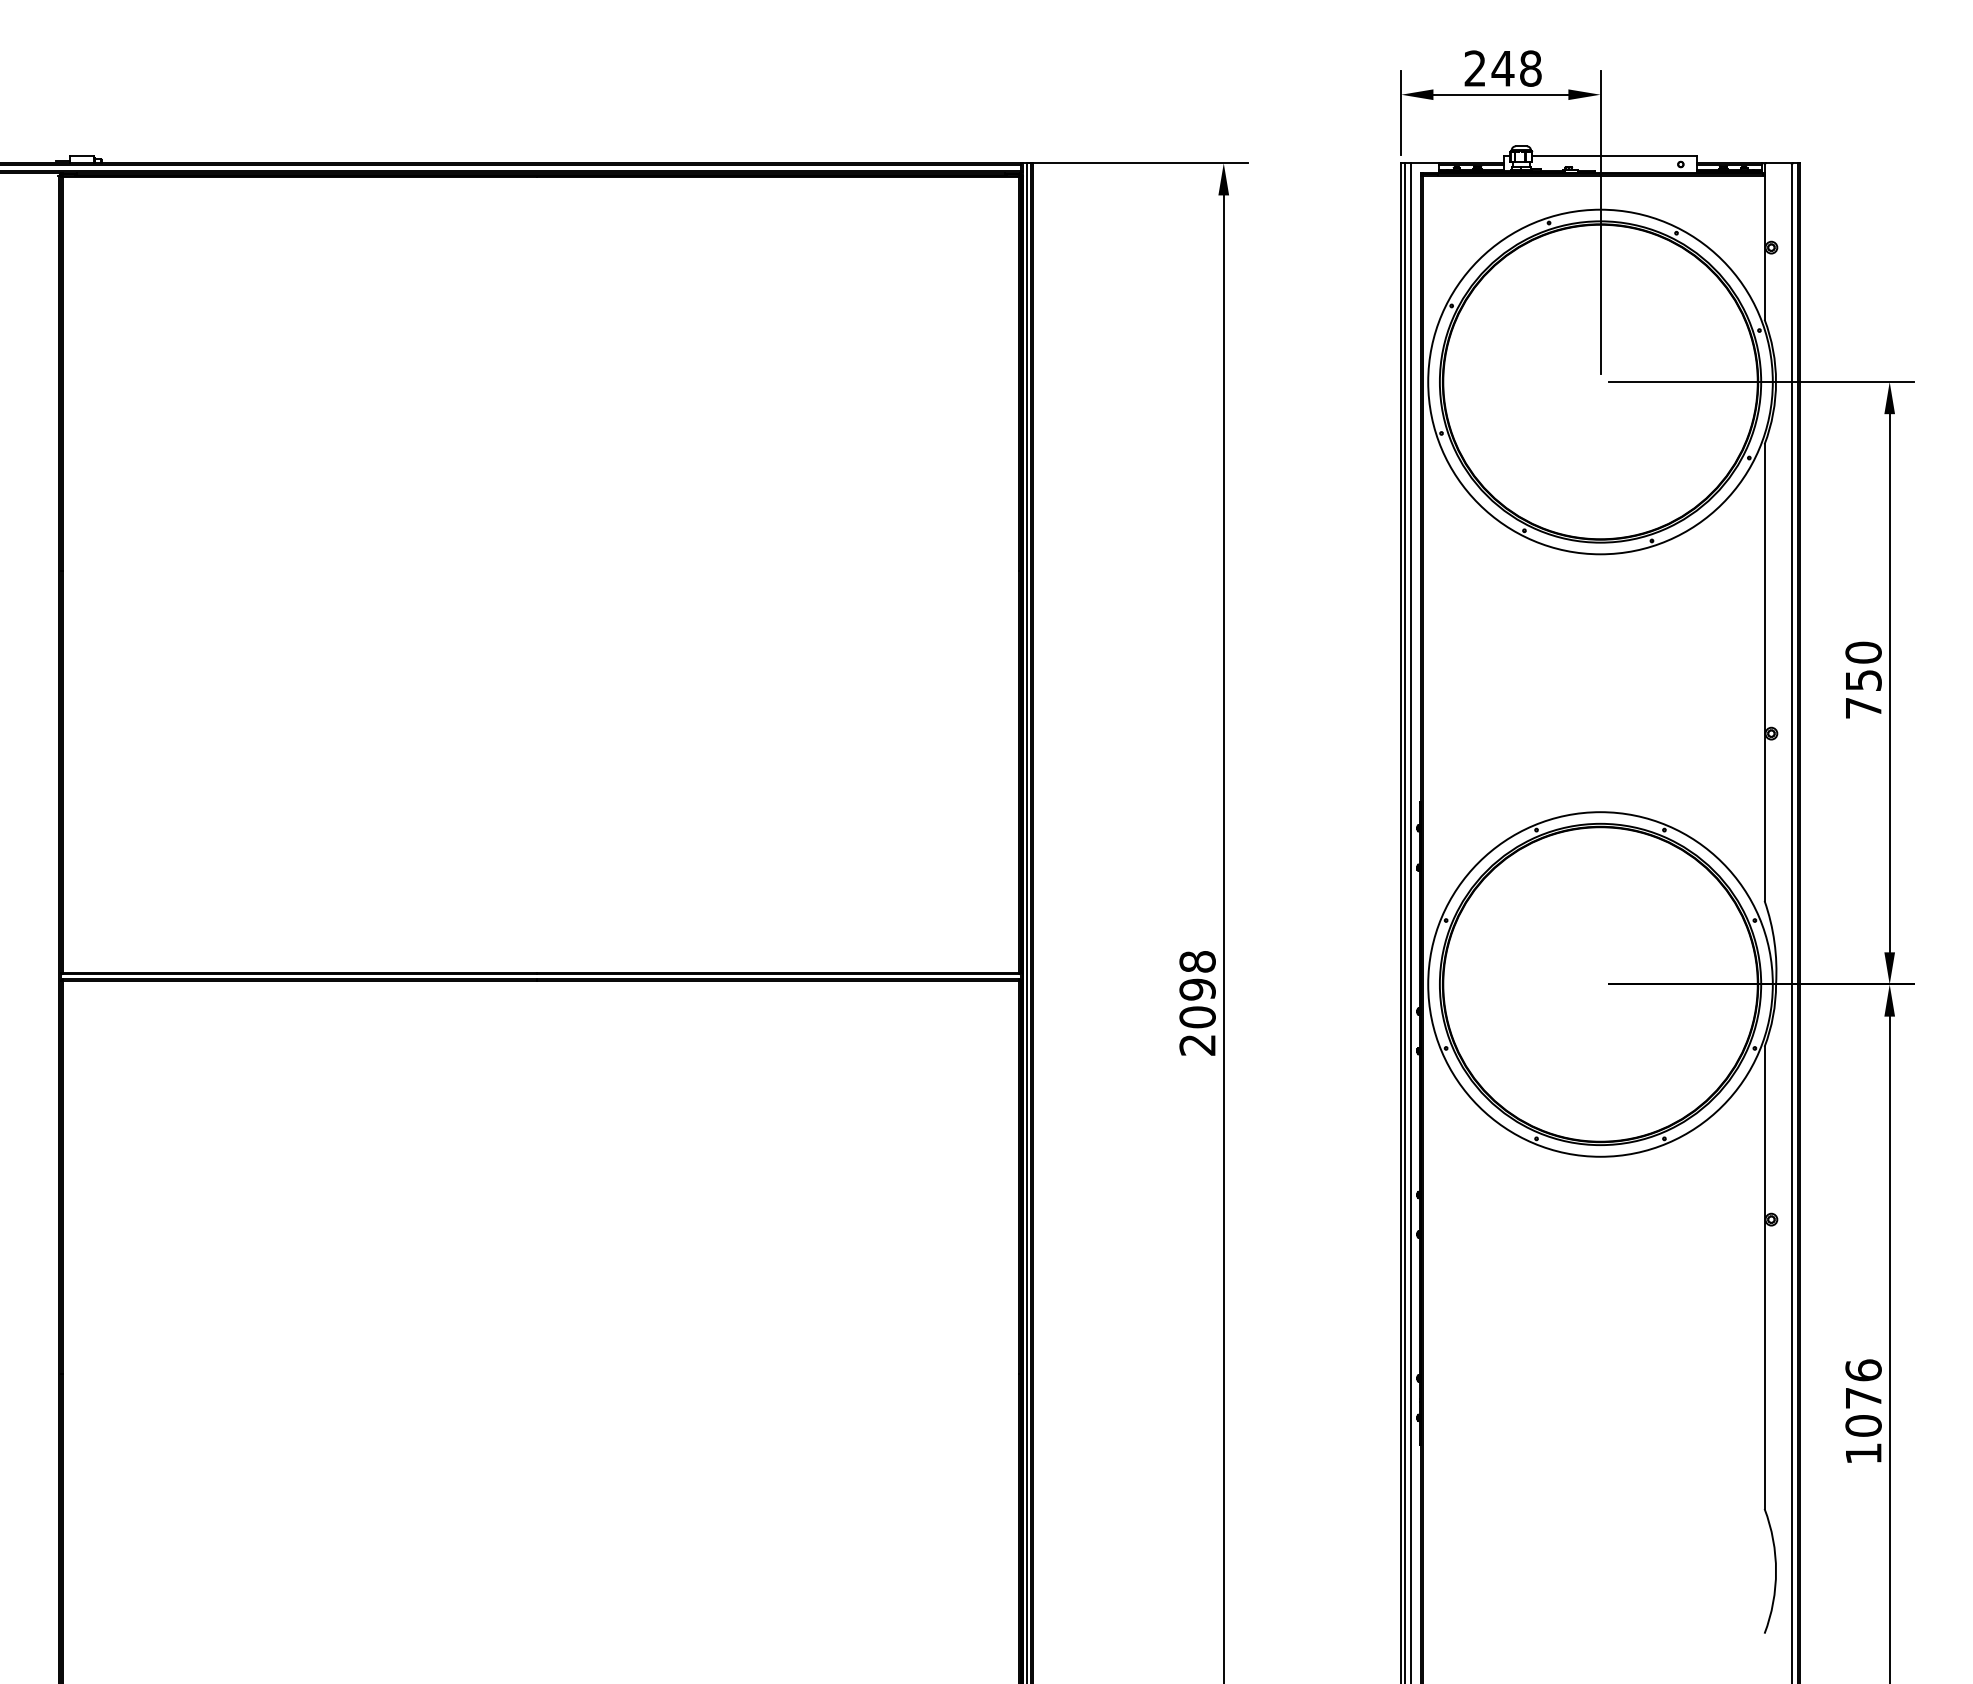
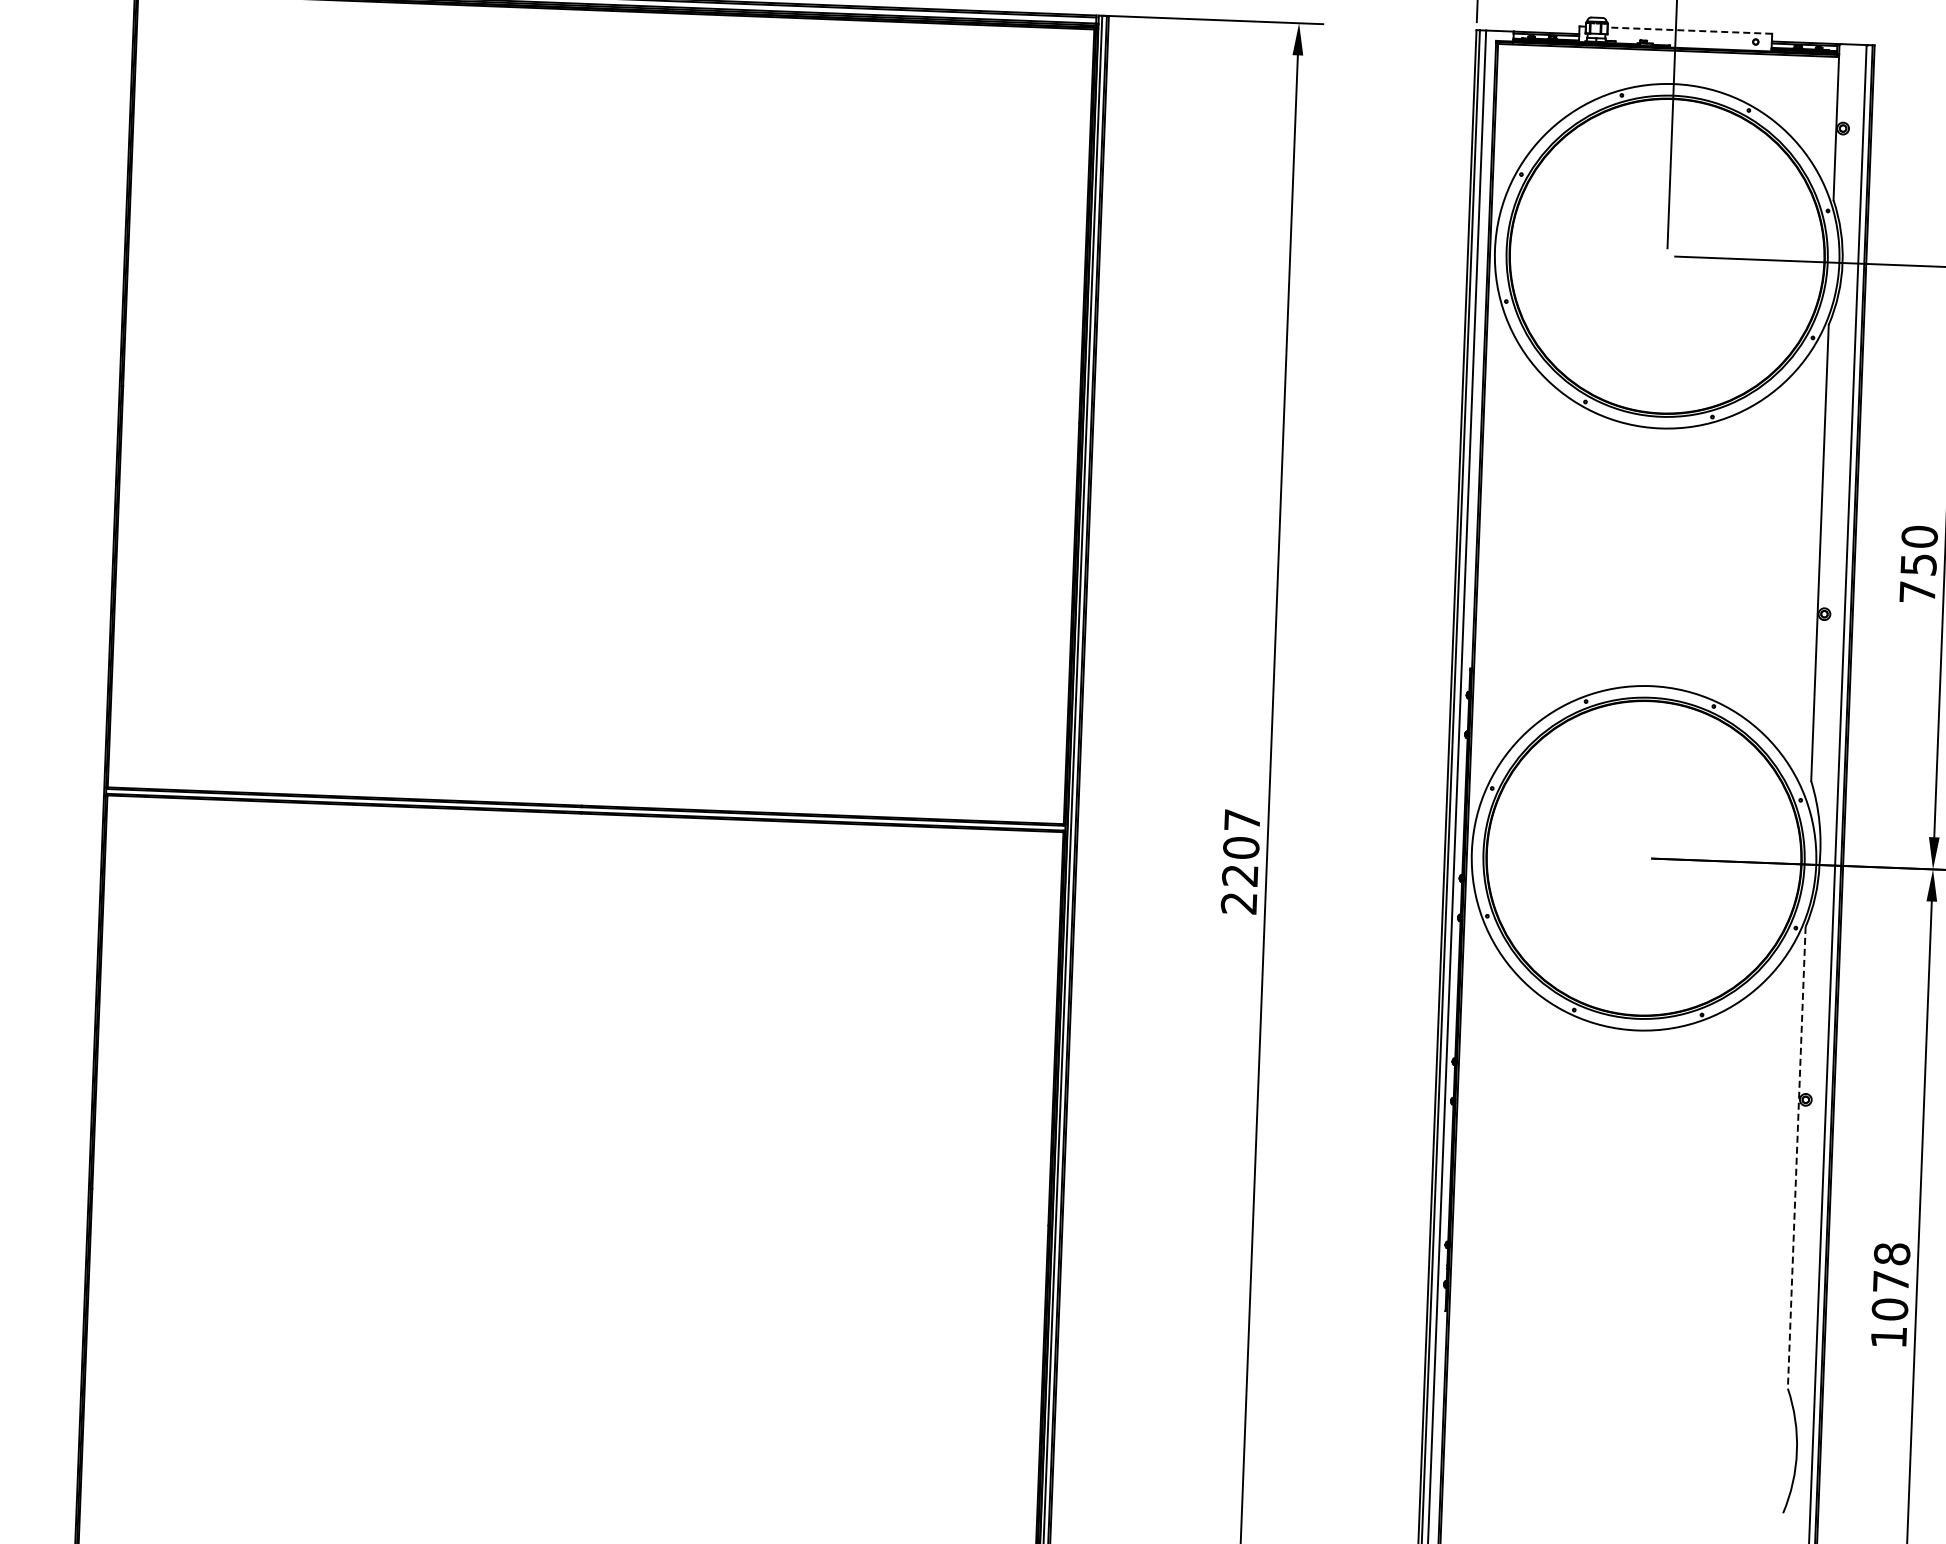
line: (1614, 155) -> (1689, 30), solid -> dashed
text: (1197, 989) -> (1241, 847), 2098 -> 2207
line: (1764, 1278) -> (1796, 1158), solid -> dashed
text: (1863, 1370) -> (1892, 1254), 1076 -> 1078

